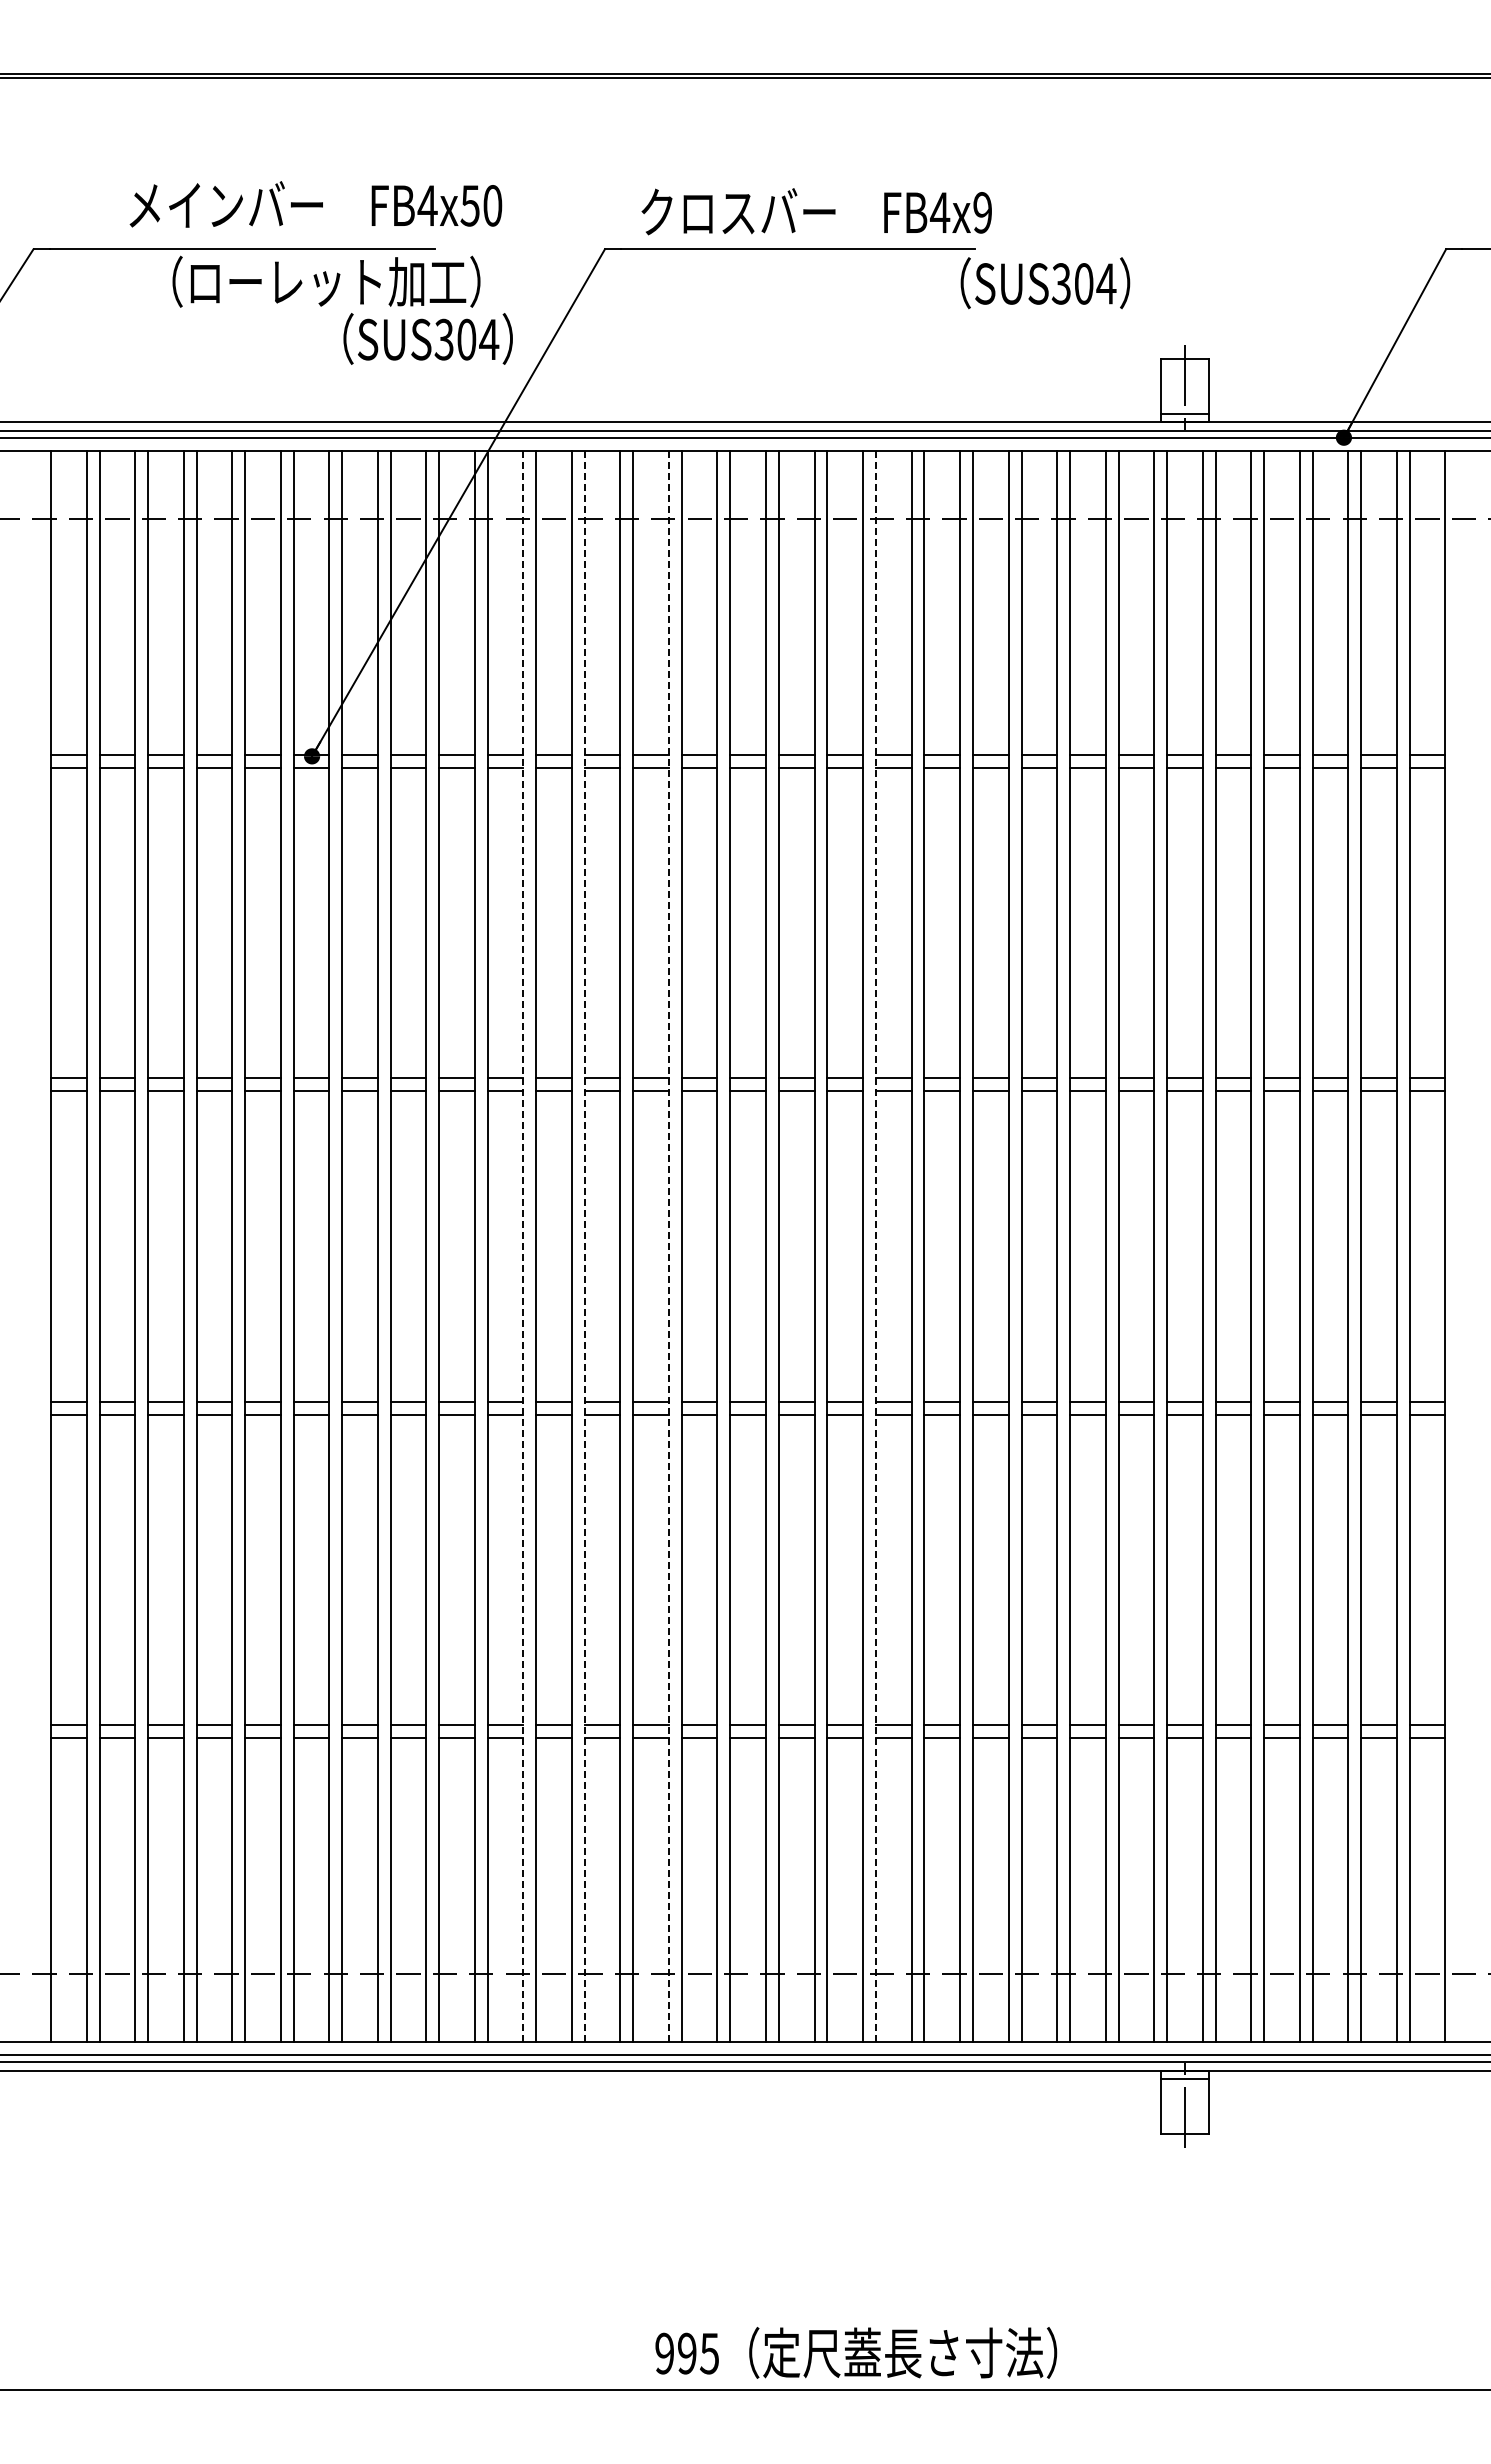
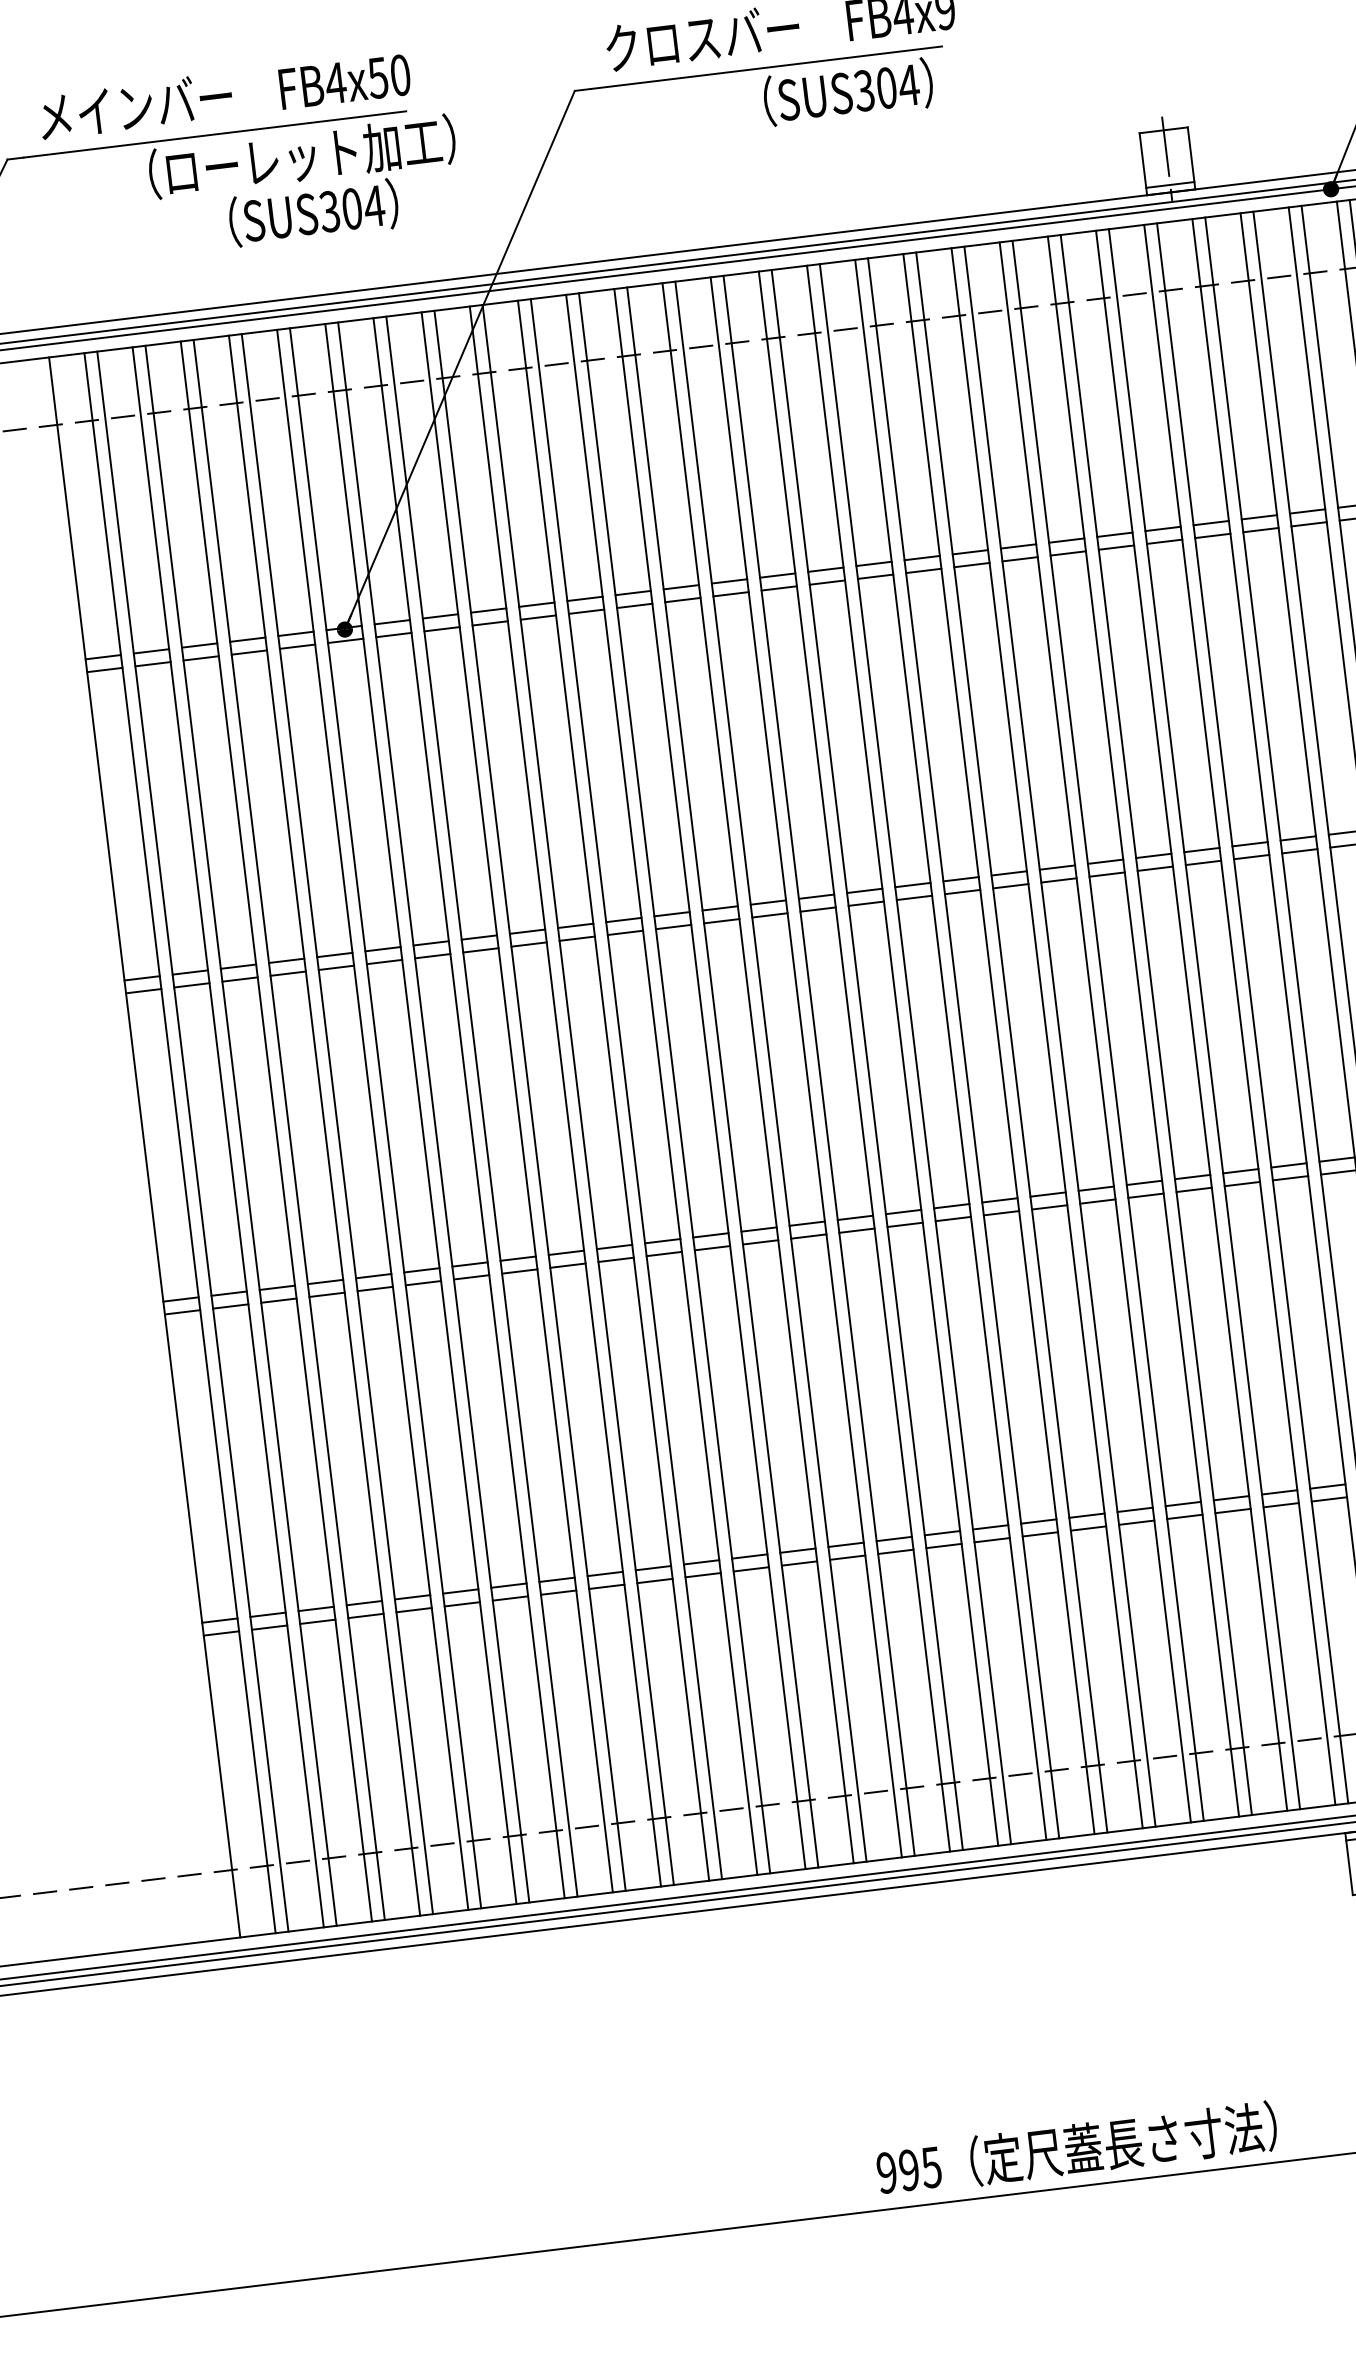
text: (315, 204) -> (224, 95), moved
text: (1045, 283) -> (848, 92), moved
text: (427, 338) -> (313, 212), moved
line: (523, 1246) -> (613, 1090), dashed -> solid
line: (584, 1246) -> (674, 1083), dashed -> solid
line: (668, 1246) -> (757, 1073), dashed -> solid
line: (875, 1246) -> (963, 1048), dashed -> solid

